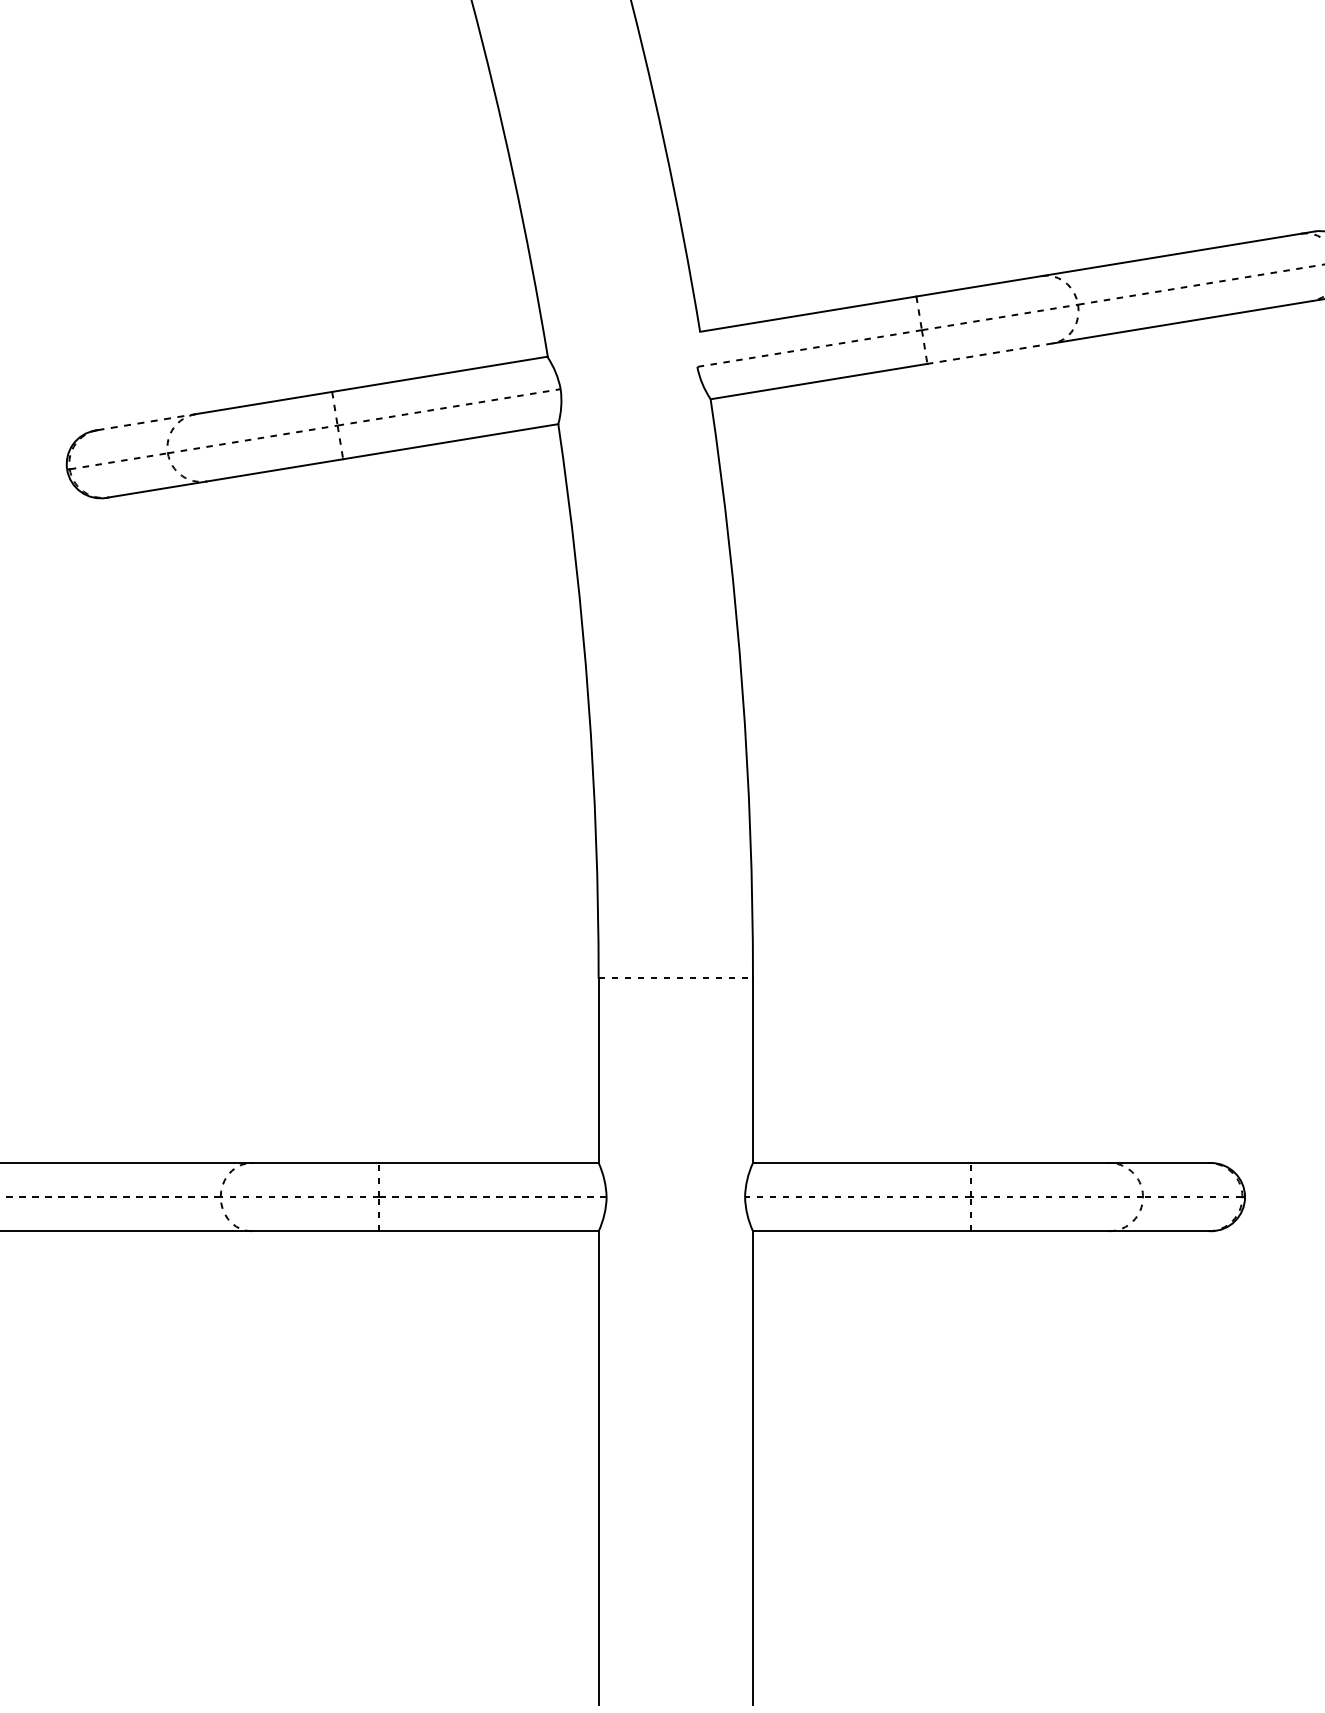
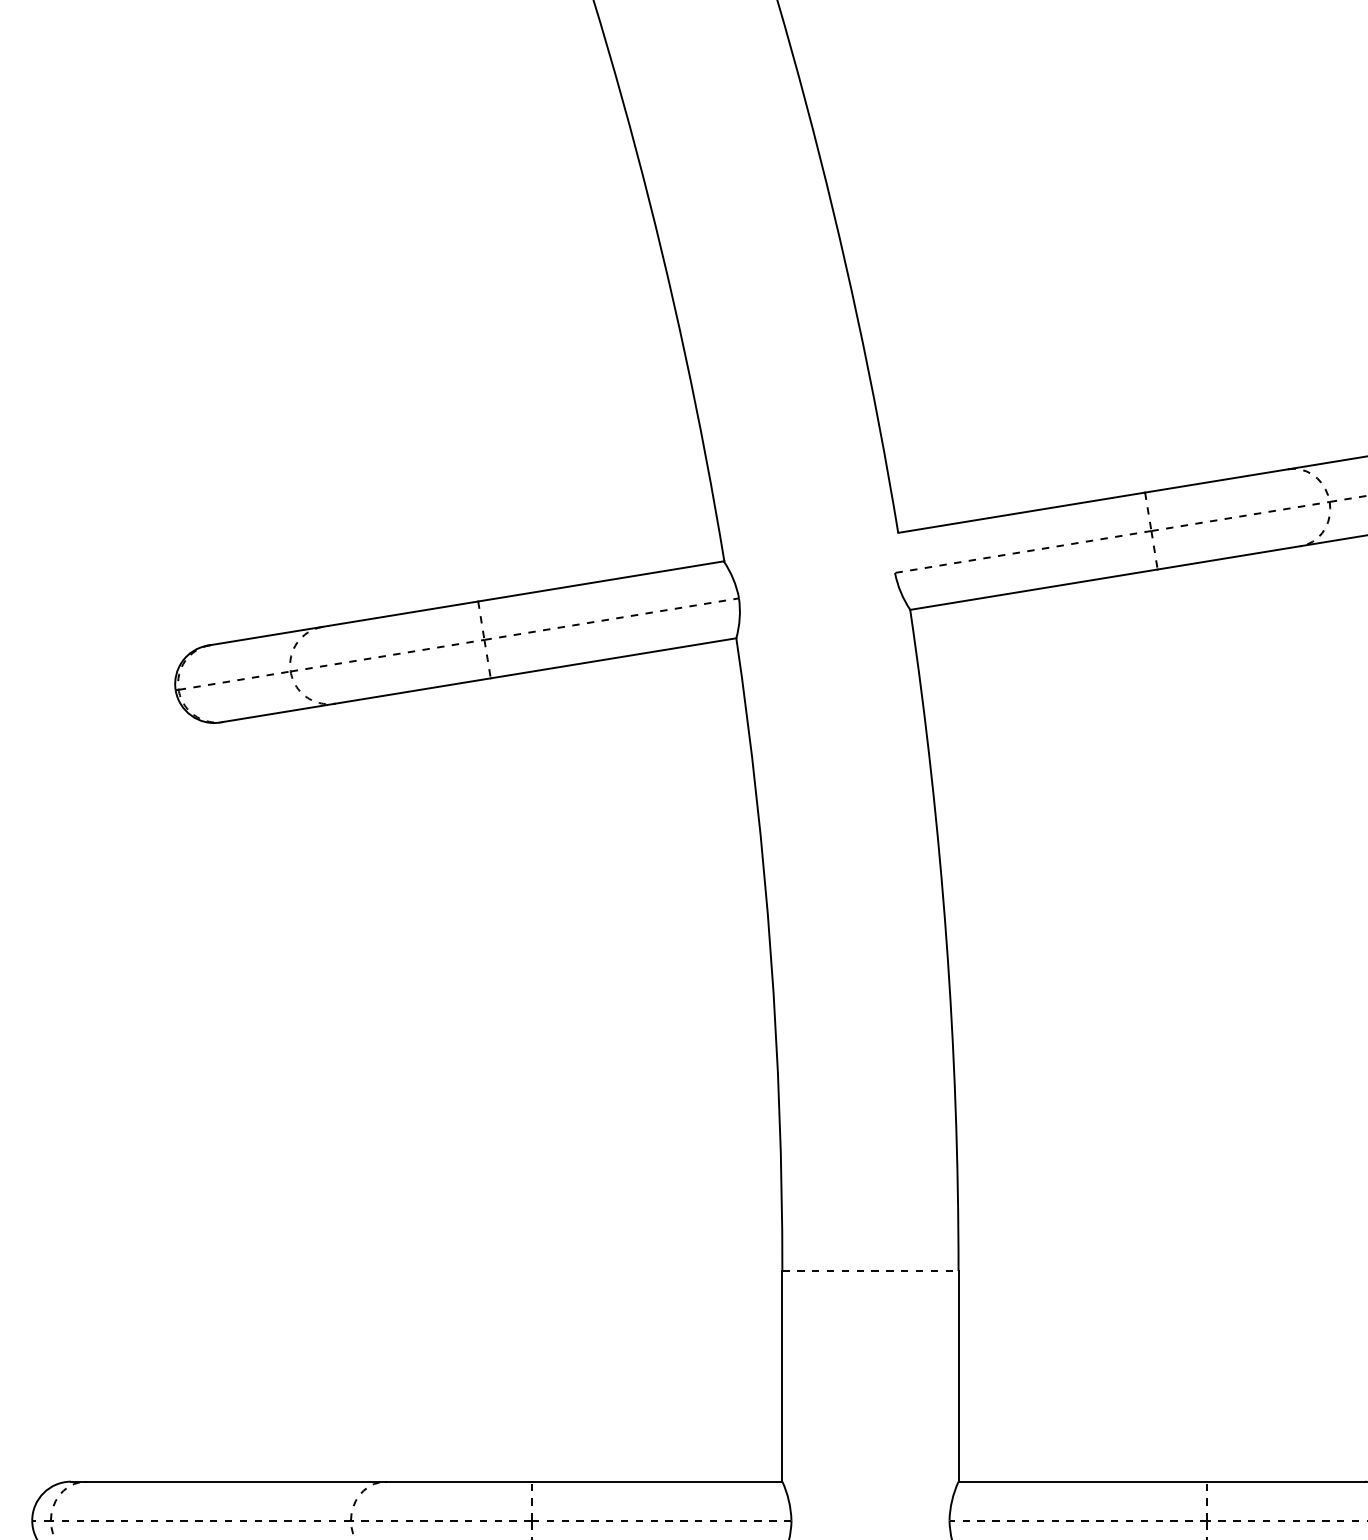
line: (990, 353) -> (1229, 557), dashed -> solid
line: (146, 422) -> (266, 636), dashed -> solid

